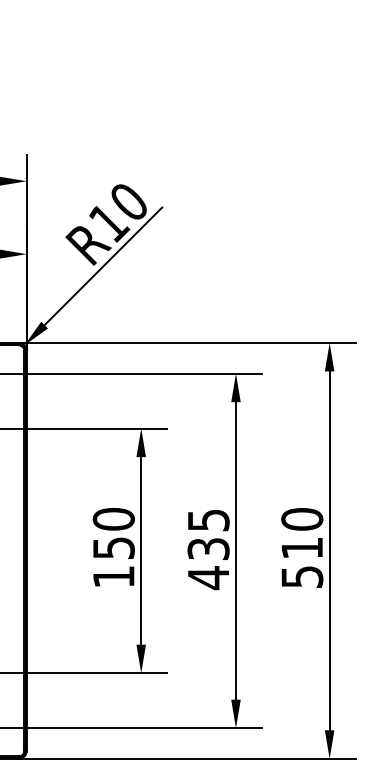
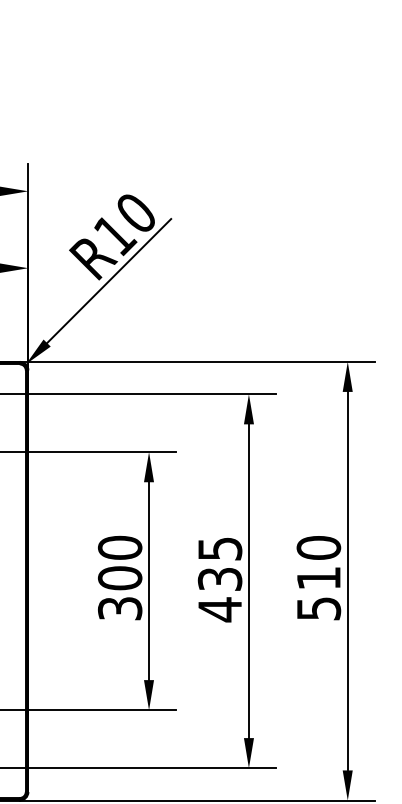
text: (113, 561) -> (119, 592), 150 -> 300

